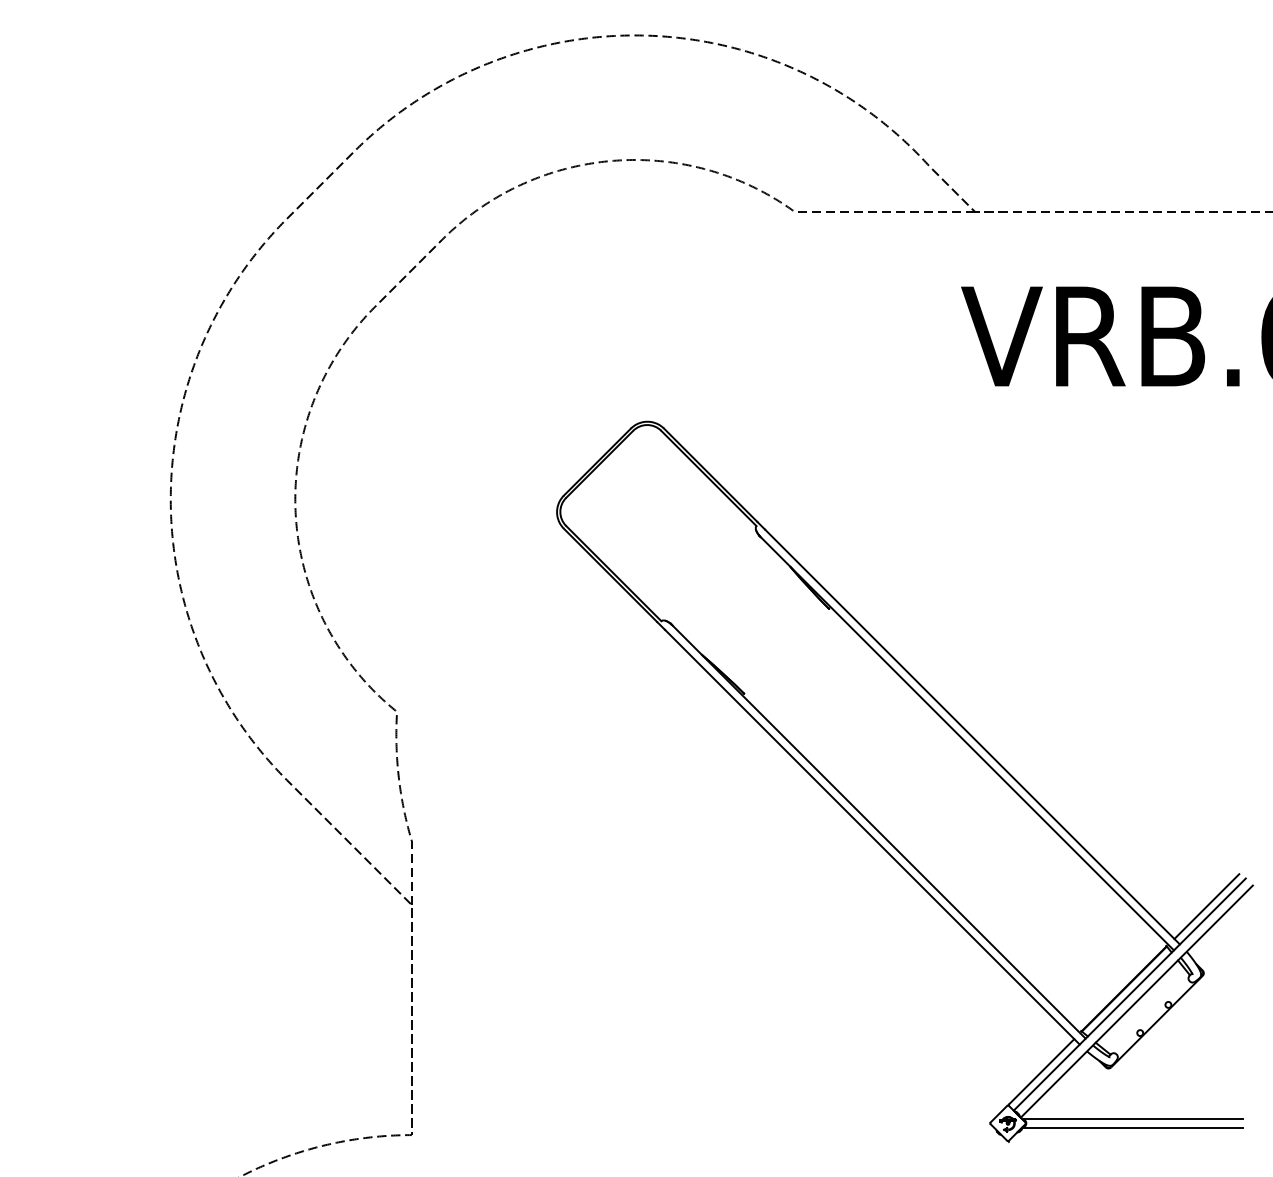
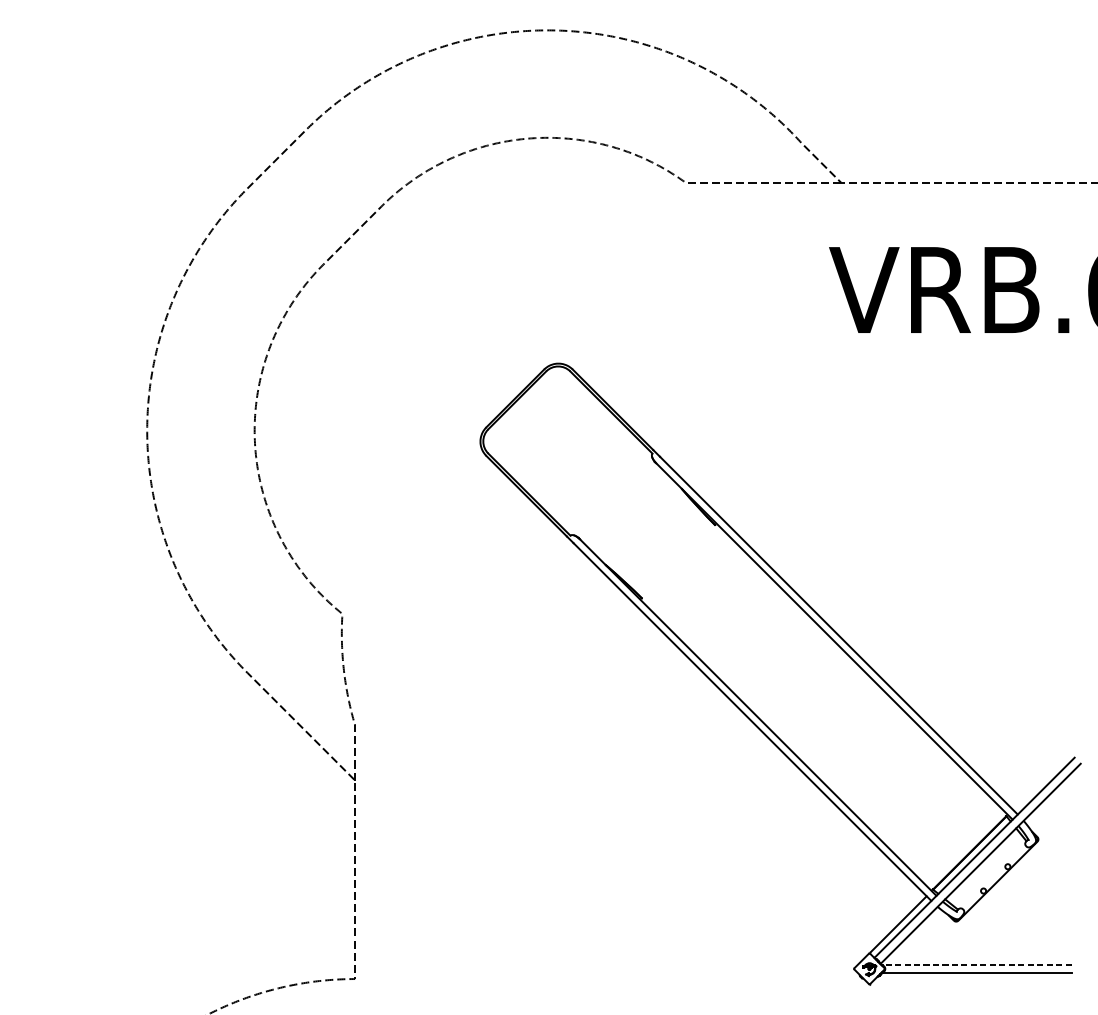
line: (1206, 906) -> (1040, 781), removed
line: (1132, 1119) -> (976, 965), solid -> dashed

